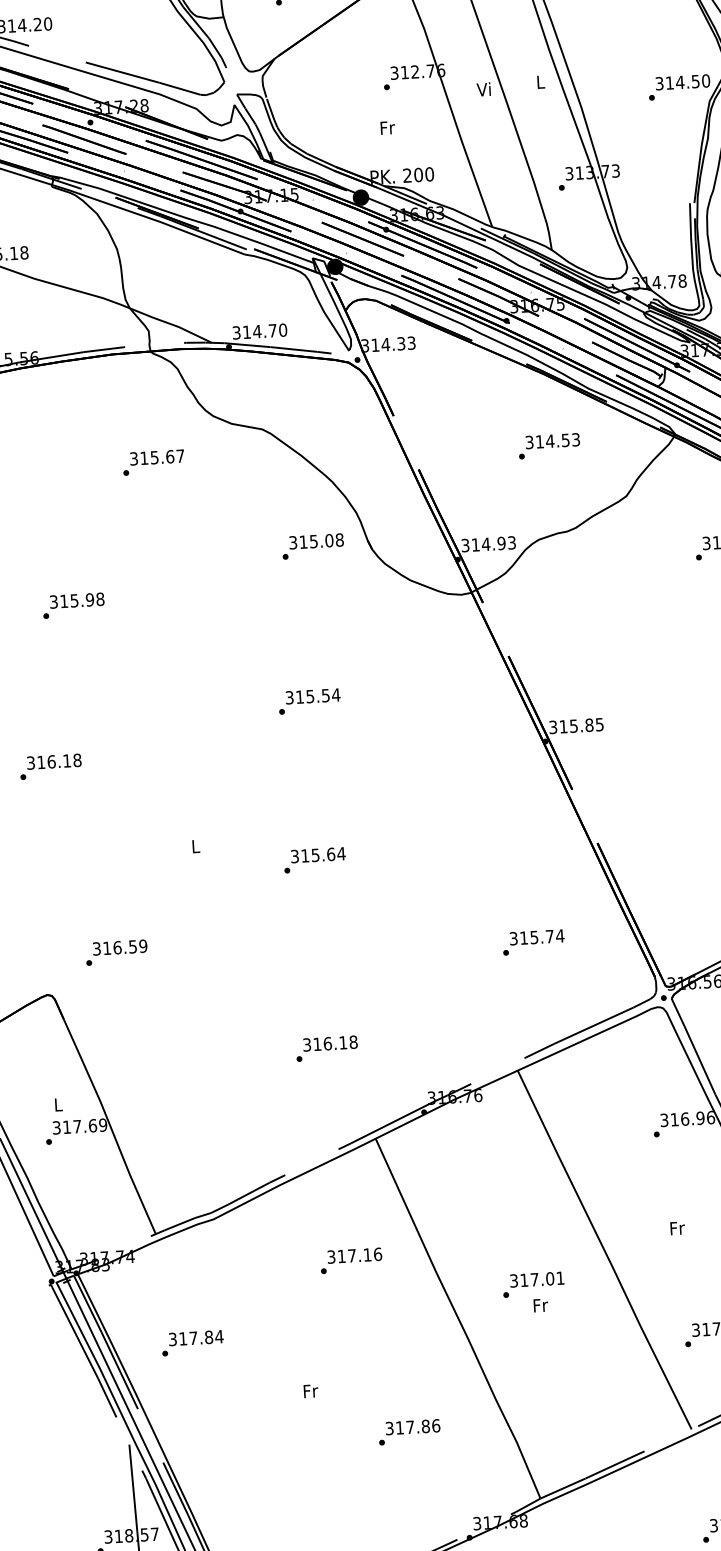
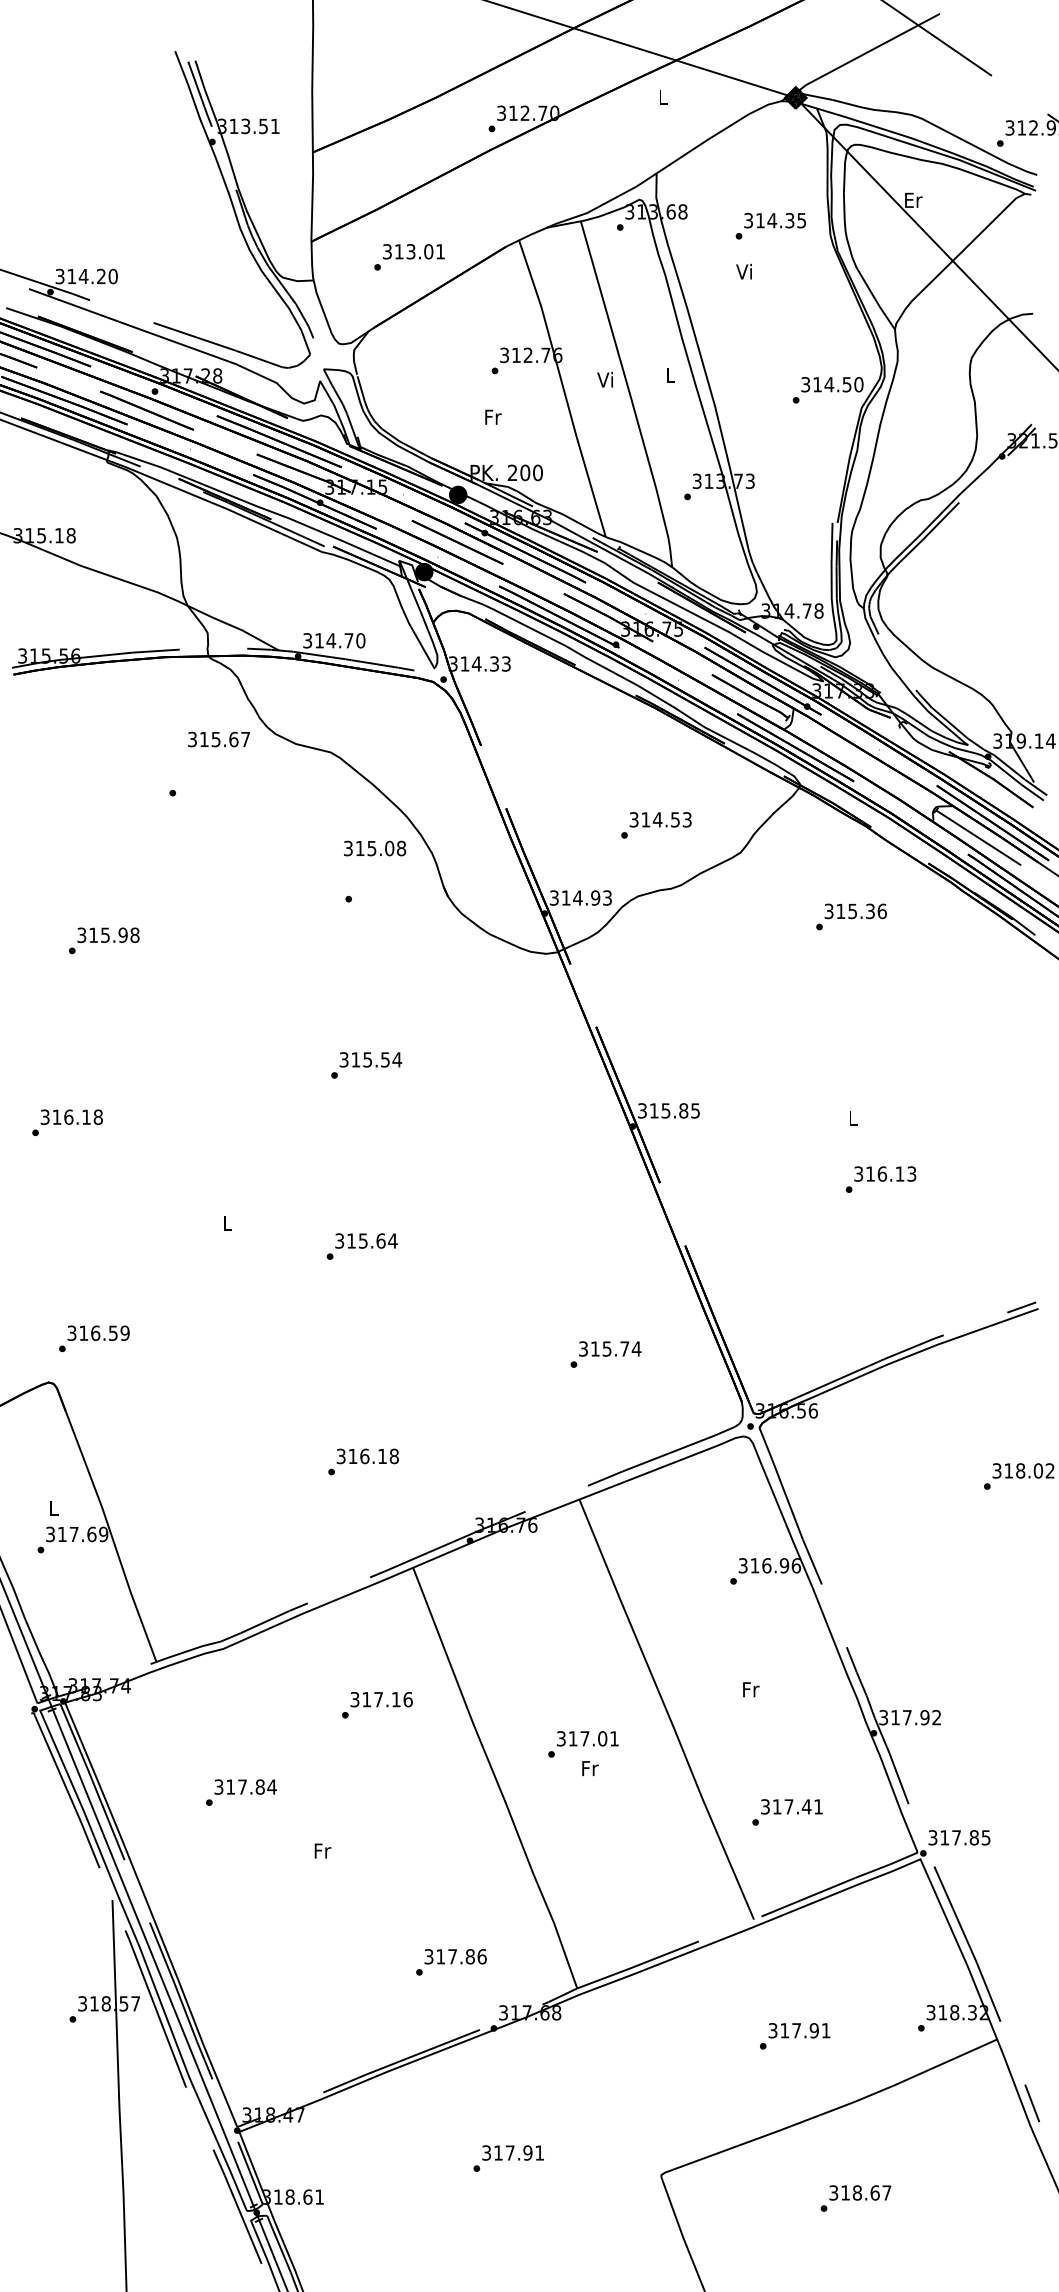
text: (549, 446) -> (656, 825), moved
text: (156, 457) -> (218, 739), moved
text: (316, 541) -> (375, 848), moved
text: (116, 952) -> (94, 1338), moved
text: (192, 1343) -> (241, 1792), moved
text: (409, 1432) -> (451, 1962), moved

